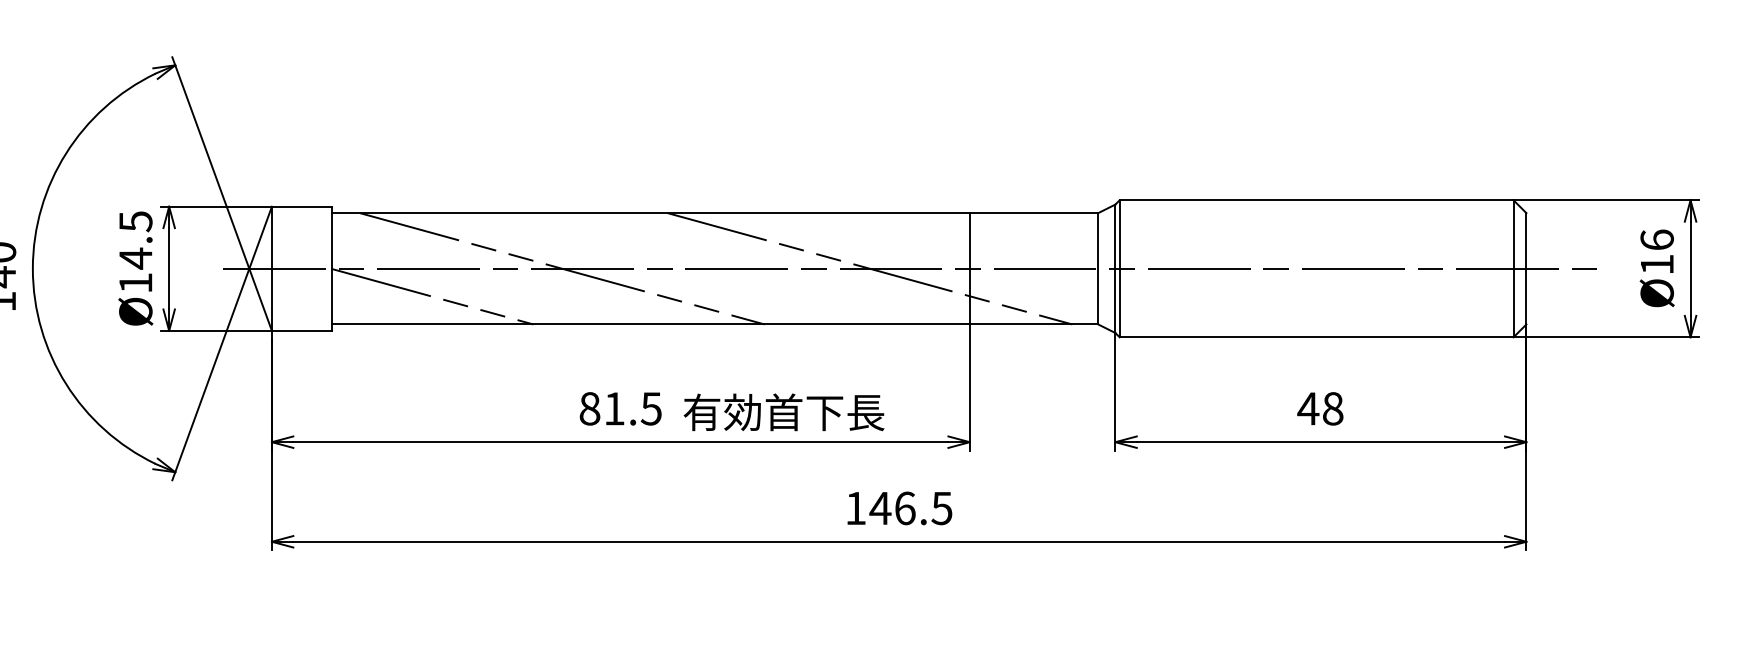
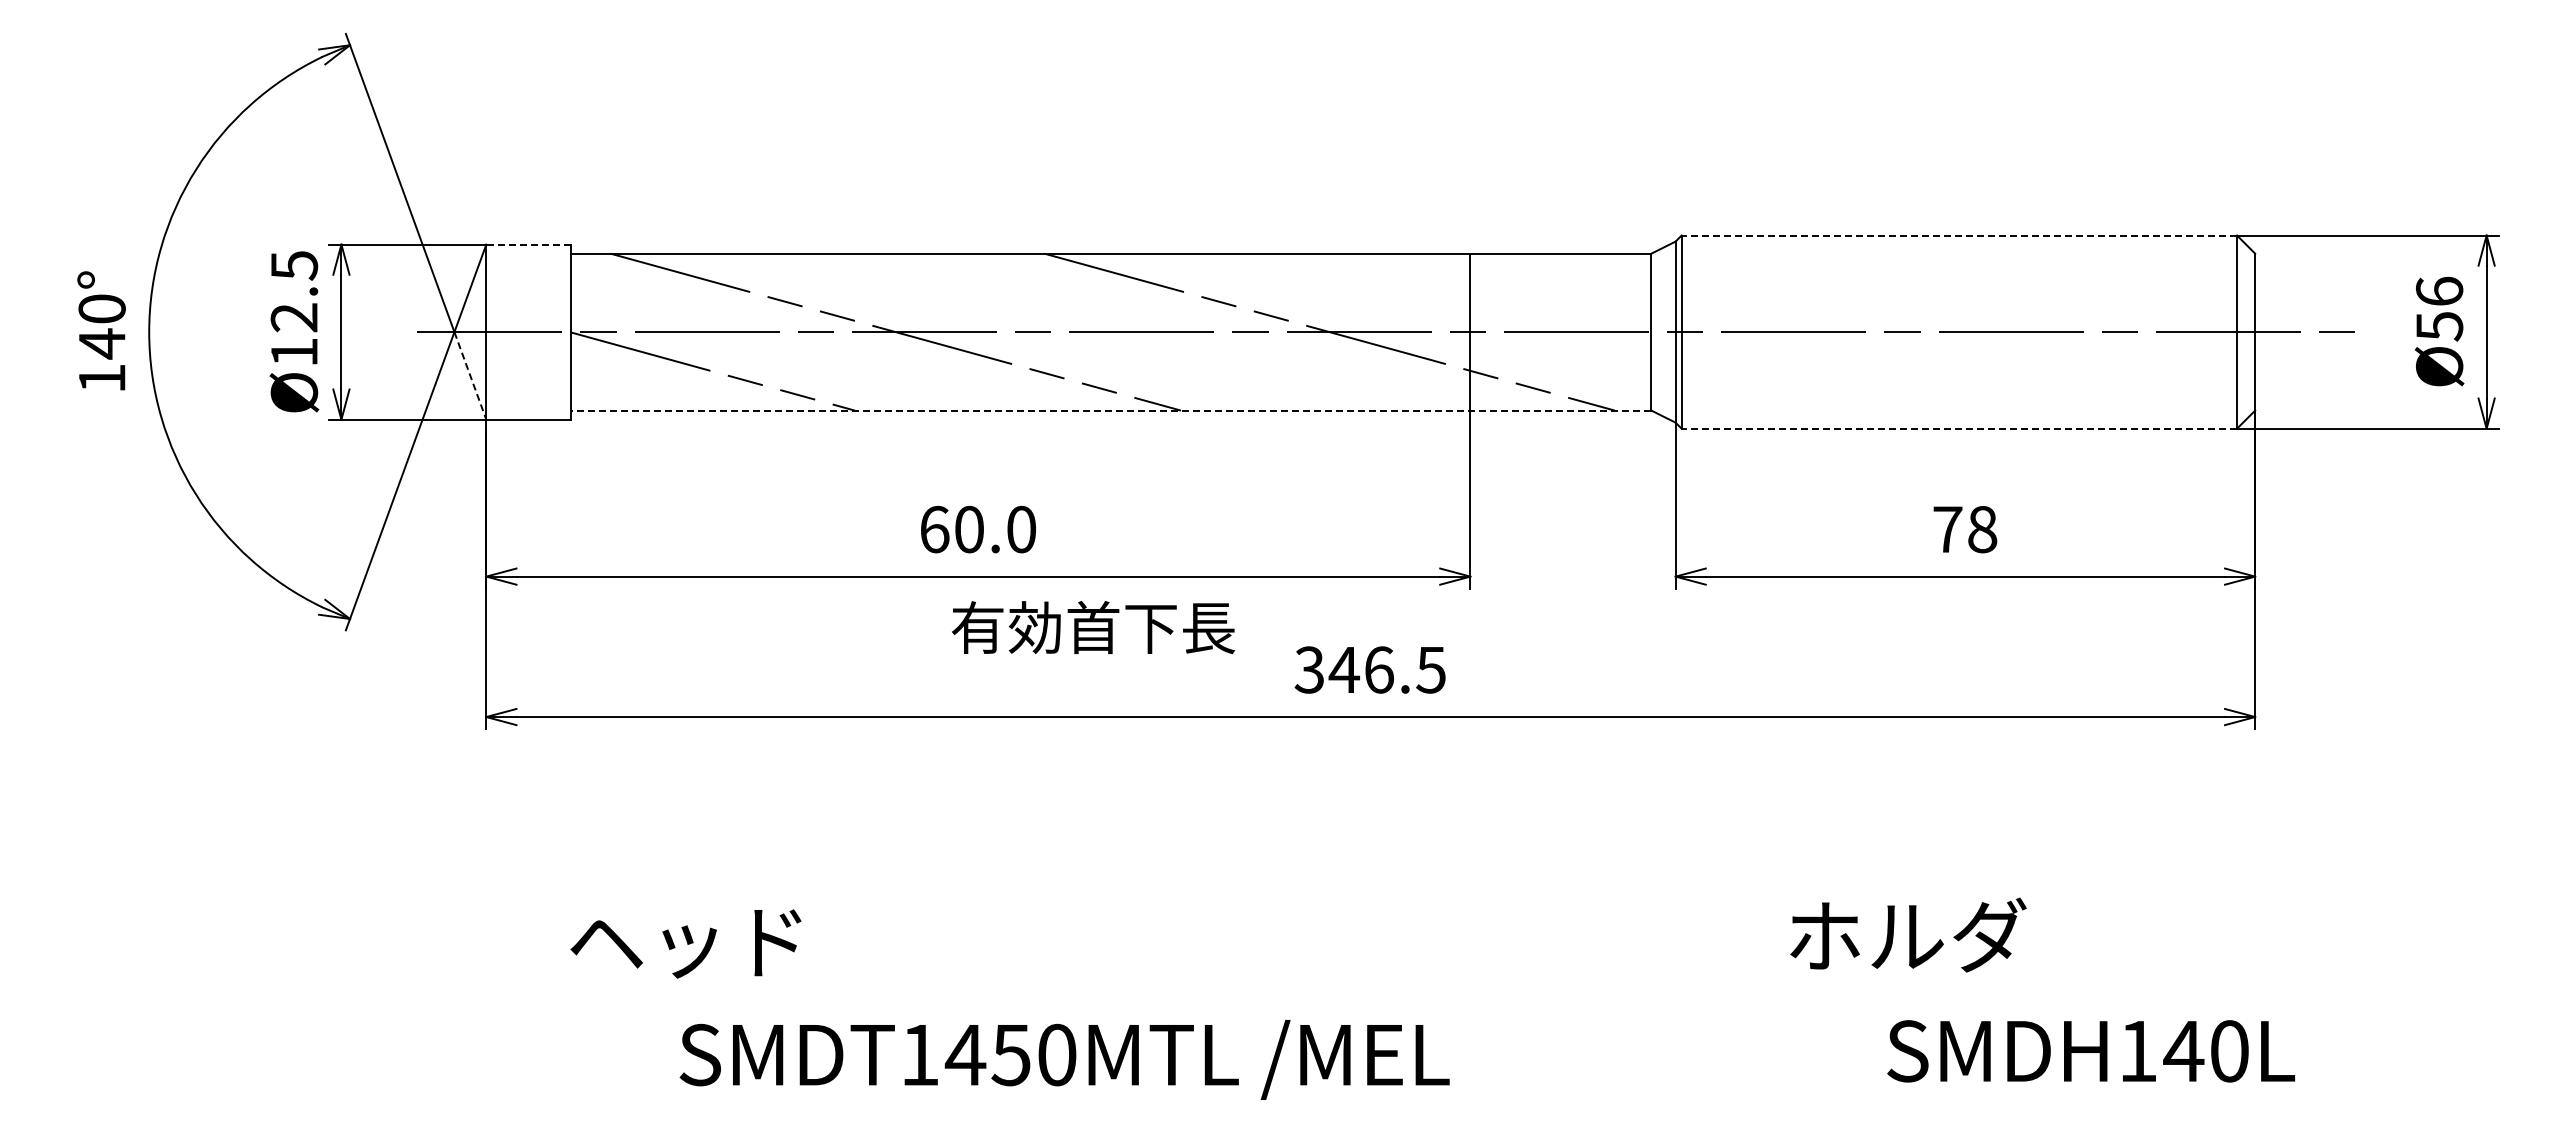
line: (1316, 200) -> (1959, 235), solid -> dashed
line: (301, 206) -> (528, 244), solid -> dashed
text: (135, 258) -> (293, 317), Ø14.5 -> Ø12.5
text: (1657, 264) -> (2439, 326), Ø16 -> Ø56
line: (260, 299) -> (470, 375), solid -> dashed
line: (714, 324) -> (1110, 410), solid -> dashed
line: (1316, 337) -> (1959, 428), solid -> dashed
text: (620, 408) -> (977, 529), 81.5 -> 60.0
text: (1308, 408) -> (1947, 529), 48 -> 78
text: (784, 412) -> (1093, 627), moved
text: (855, 508) -> (1308, 669), 146.5 -> 346.5

